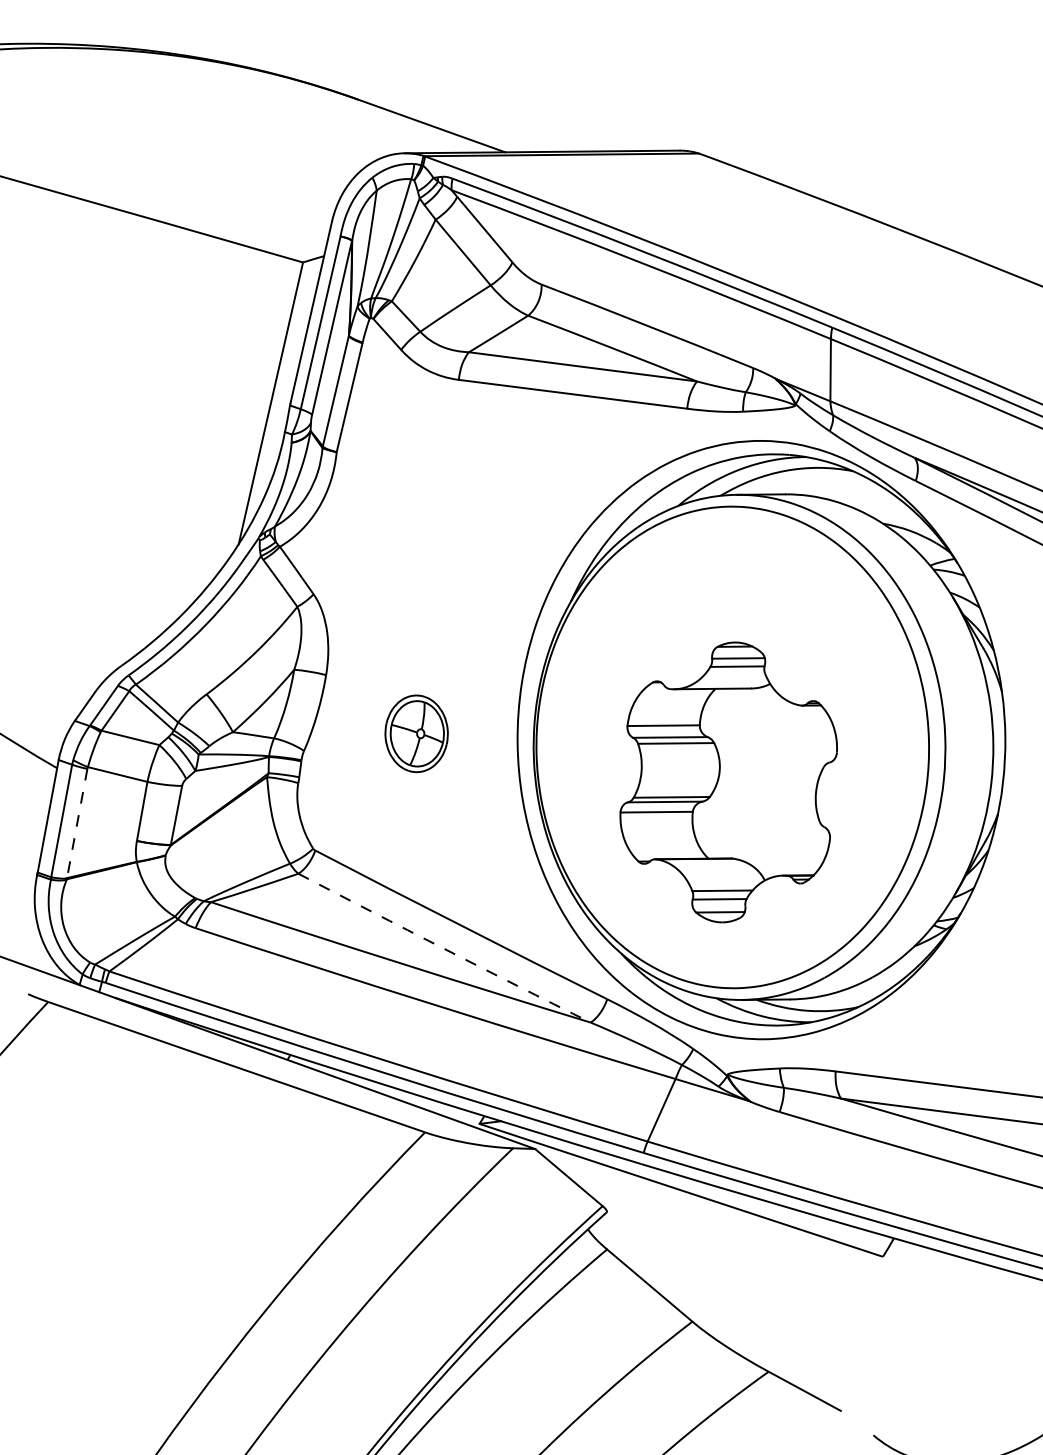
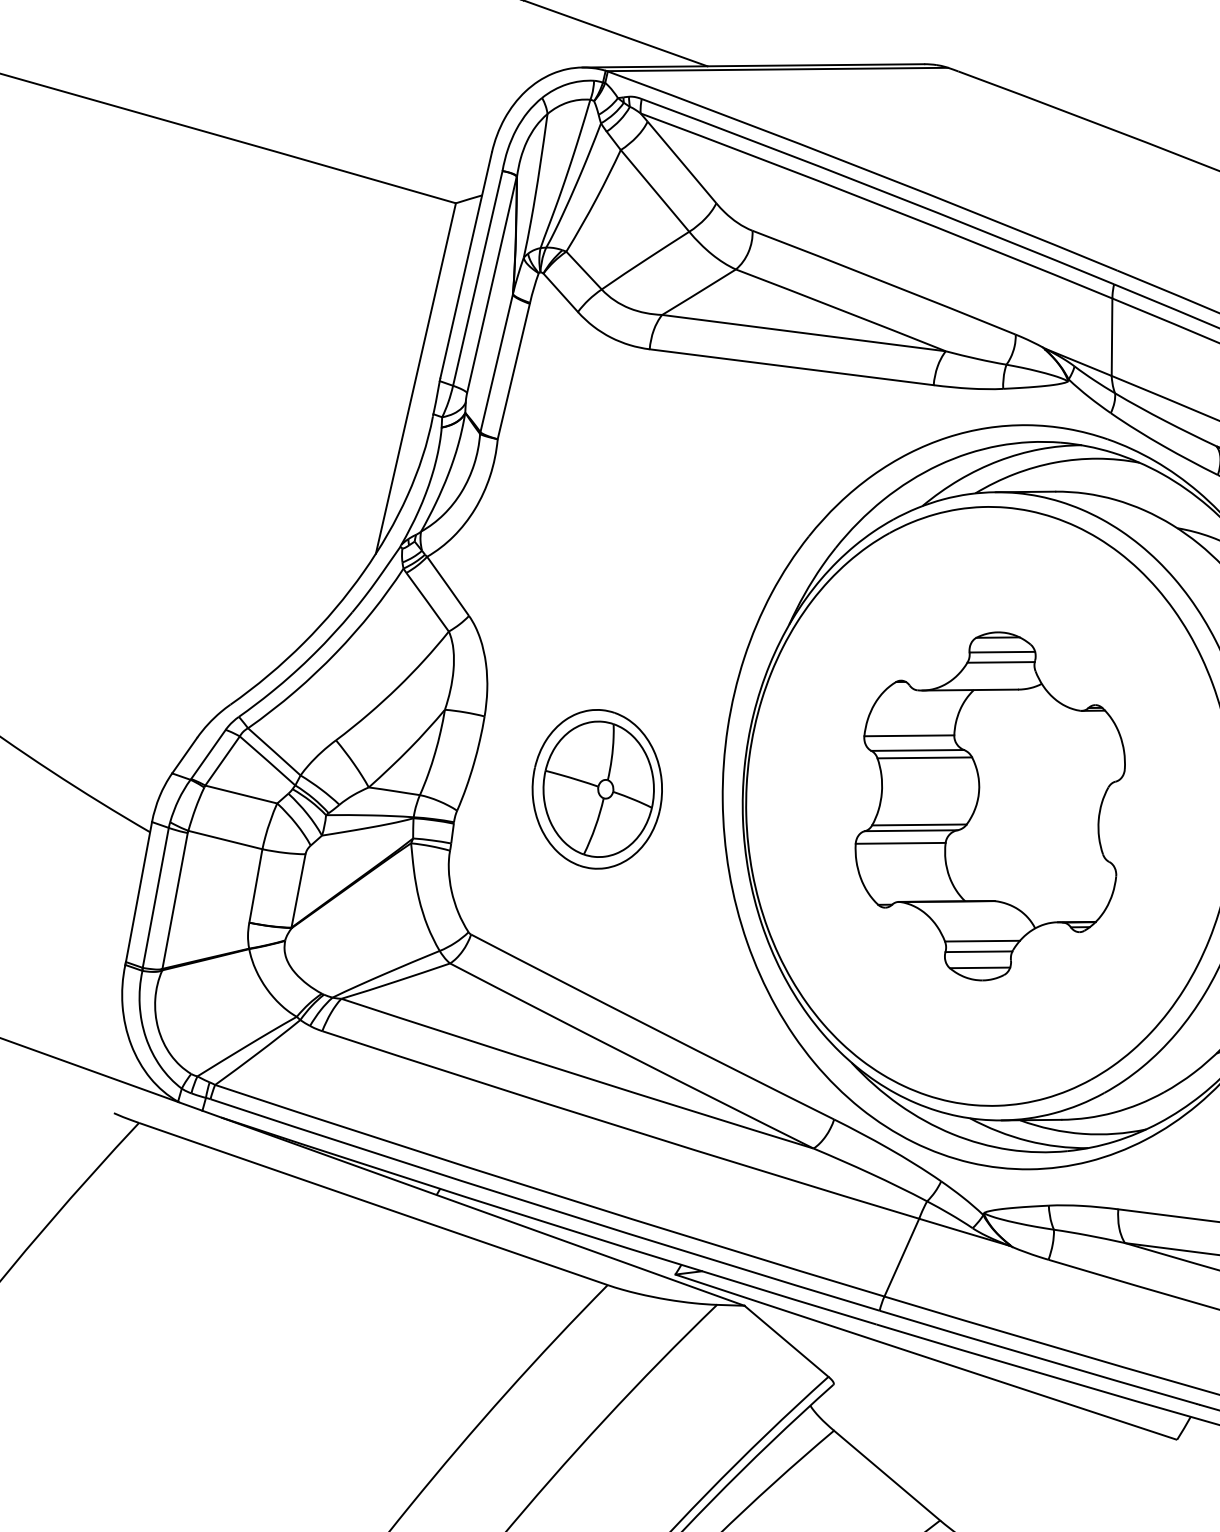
part: (416, 733) -> (596, 789), size x1.67
part: (728, 782) -> (989, 806), moved
line: (77, 823) -> (175, 900), dashed -> solid
arc: (444, 948) -> (631, 1056), dashed -> solid

